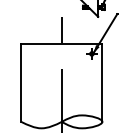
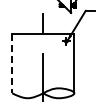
line: (21, 82) -> (12, 63), solid -> dashed

